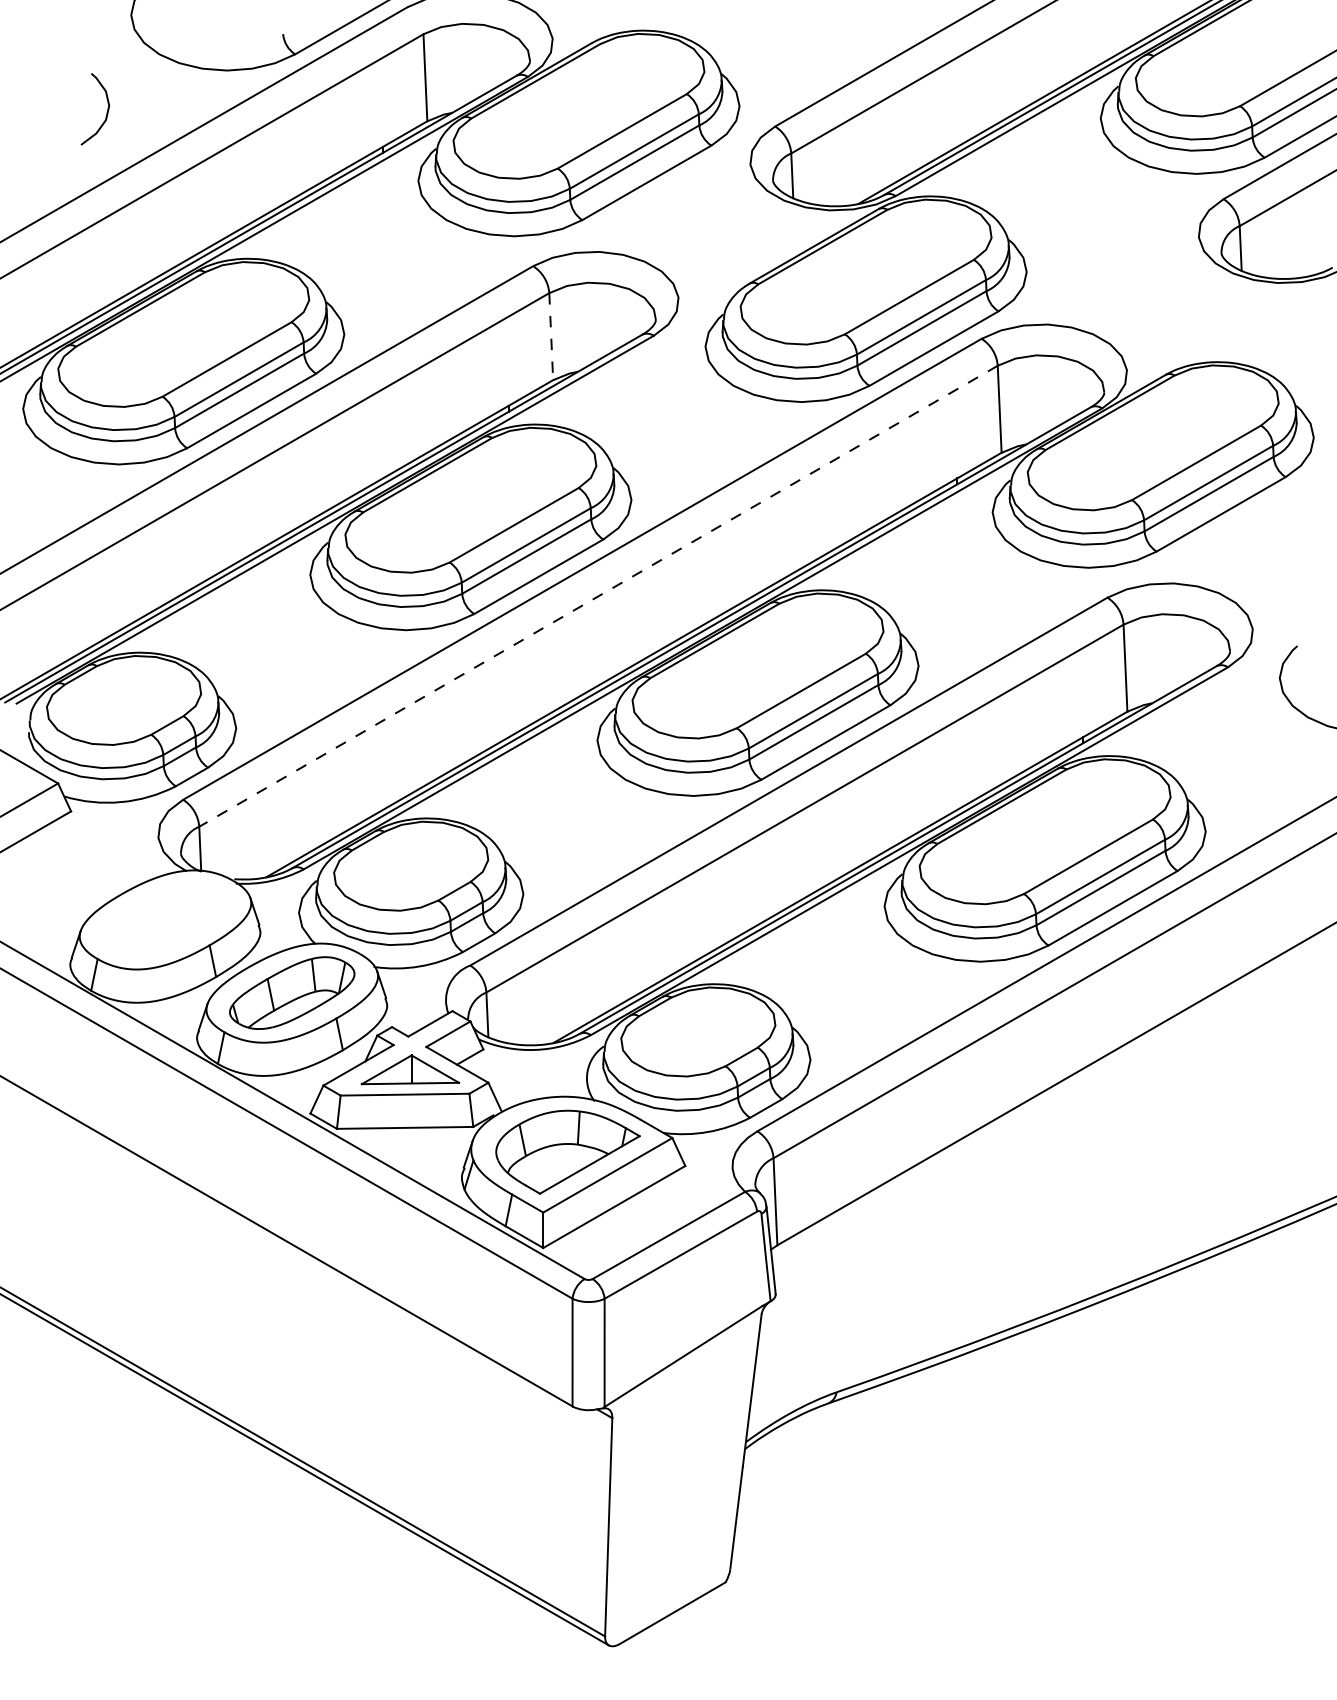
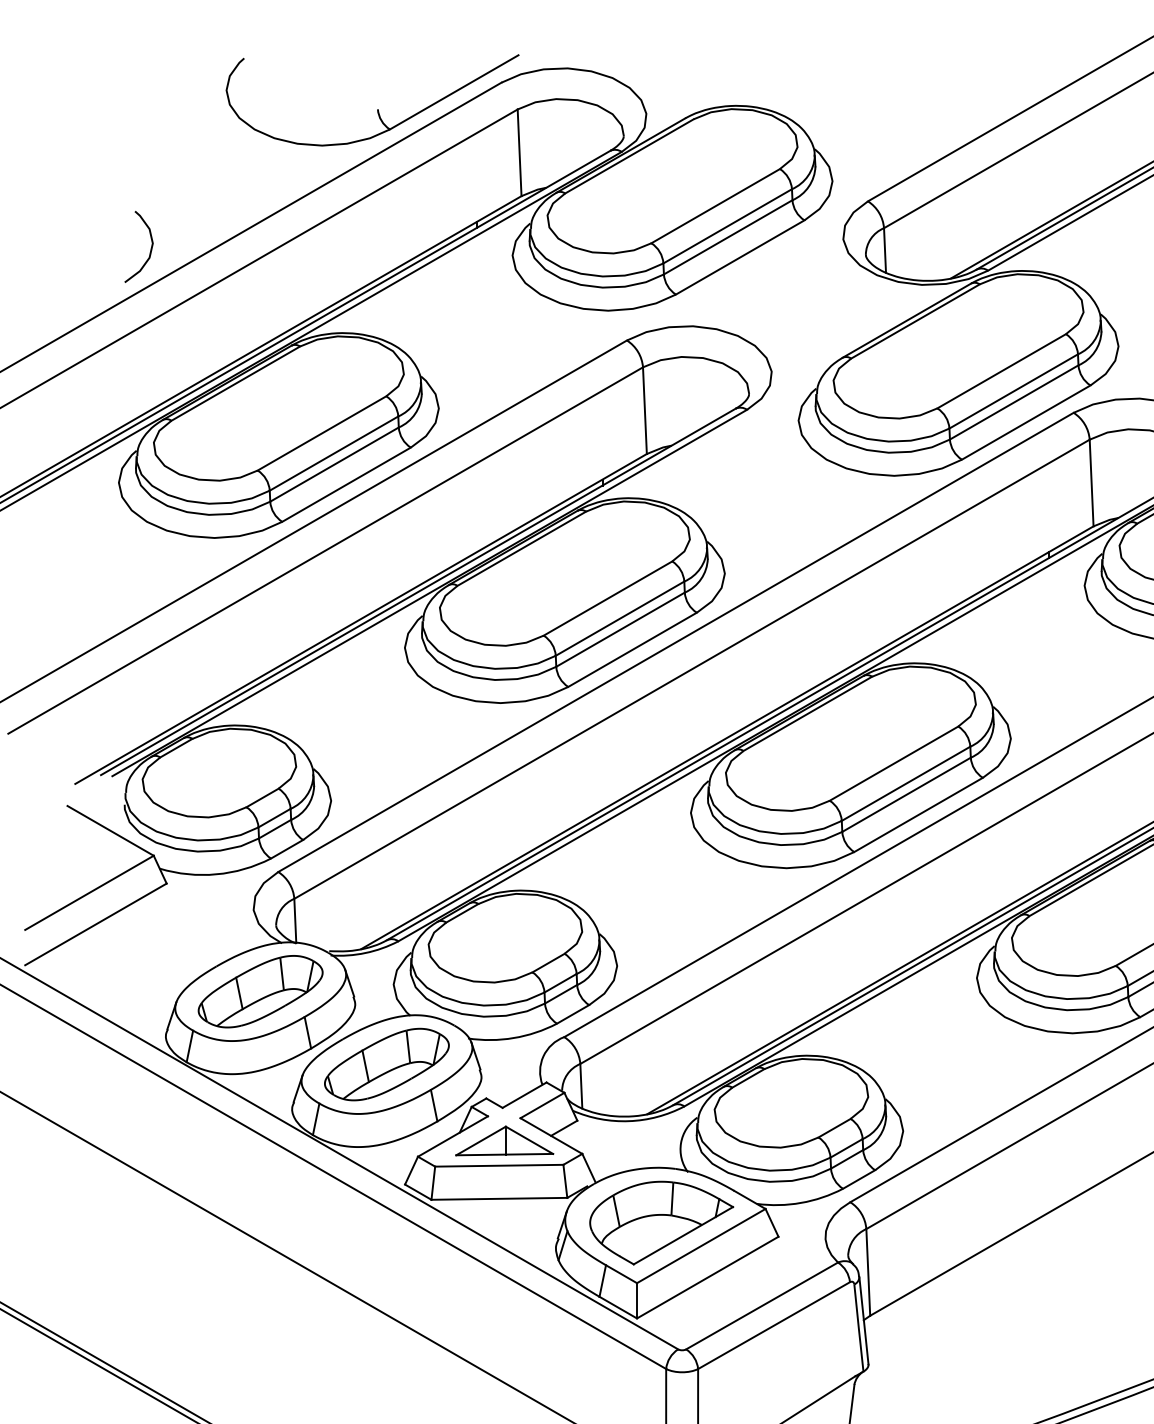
curve: (106, 112) -> (150, 250), moved
line: (551, 336) -> (645, 410), dashed -> solid
line: (598, 596) -> (692, 669), dashed -> solid
part: (165, 919) -> (260, 991), added

